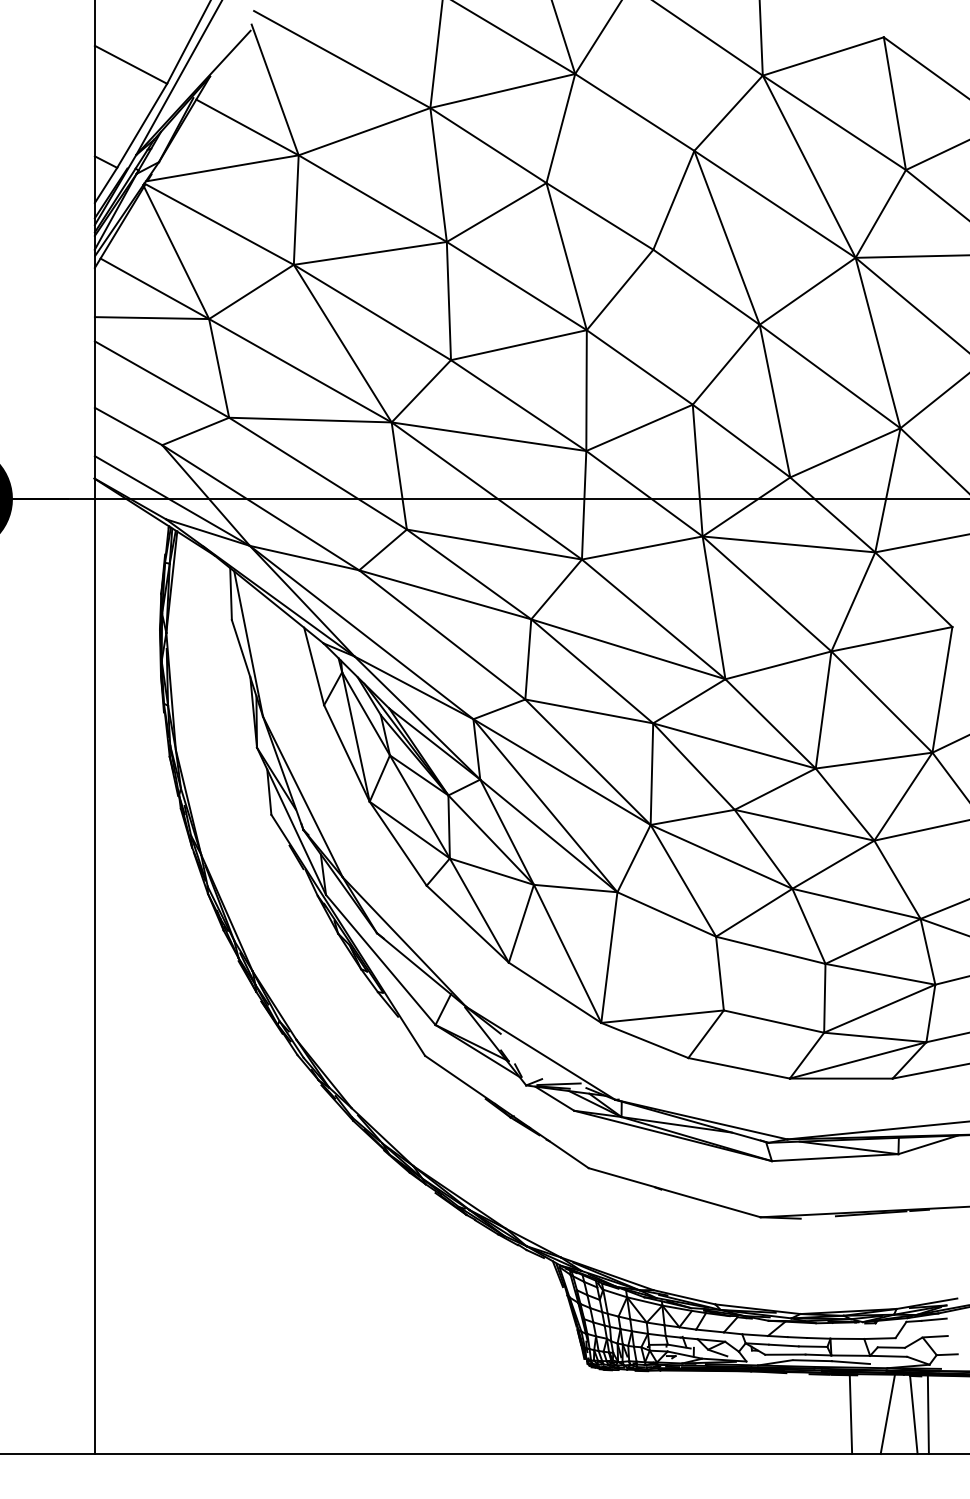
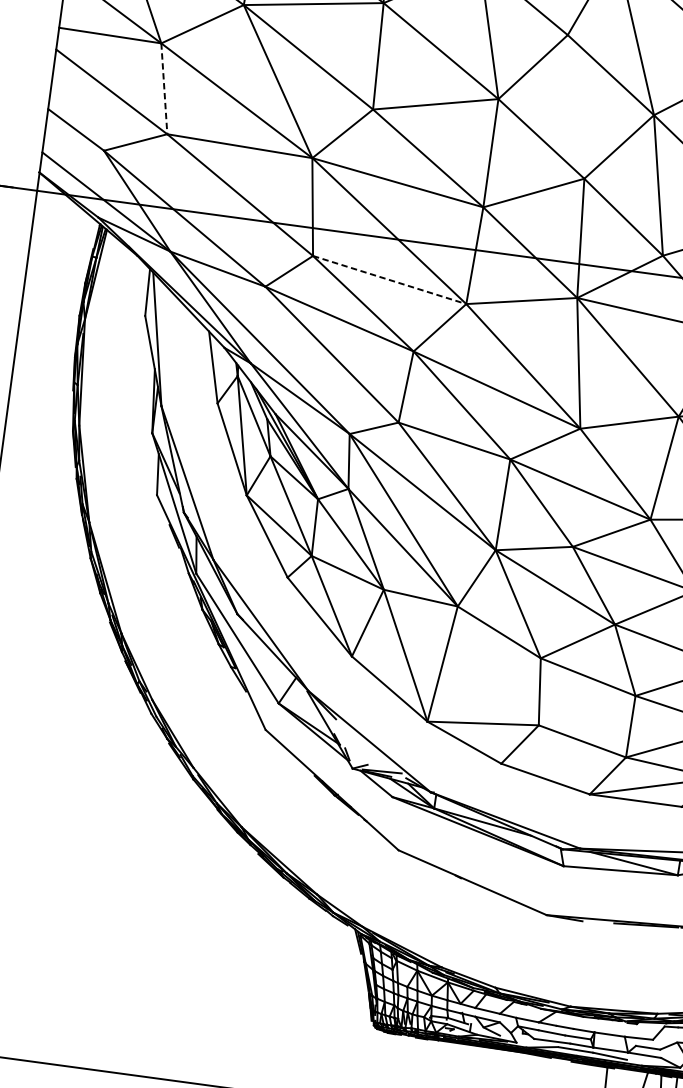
line: (219, 368) -> (164, 88), solid -> dashed
line: (494, 544) -> (389, 279), solid -> dashed

